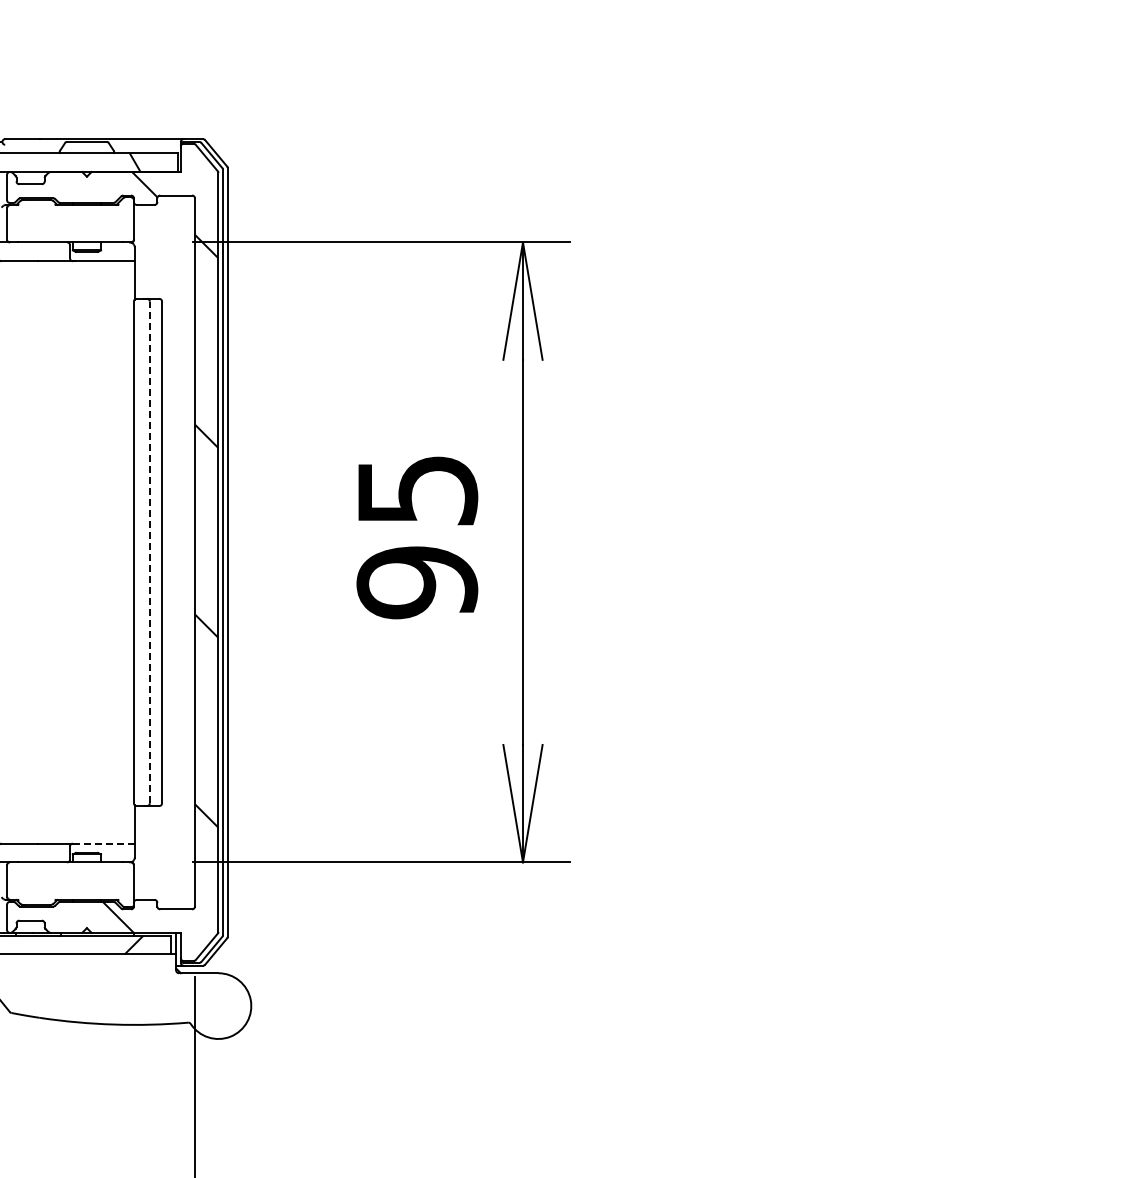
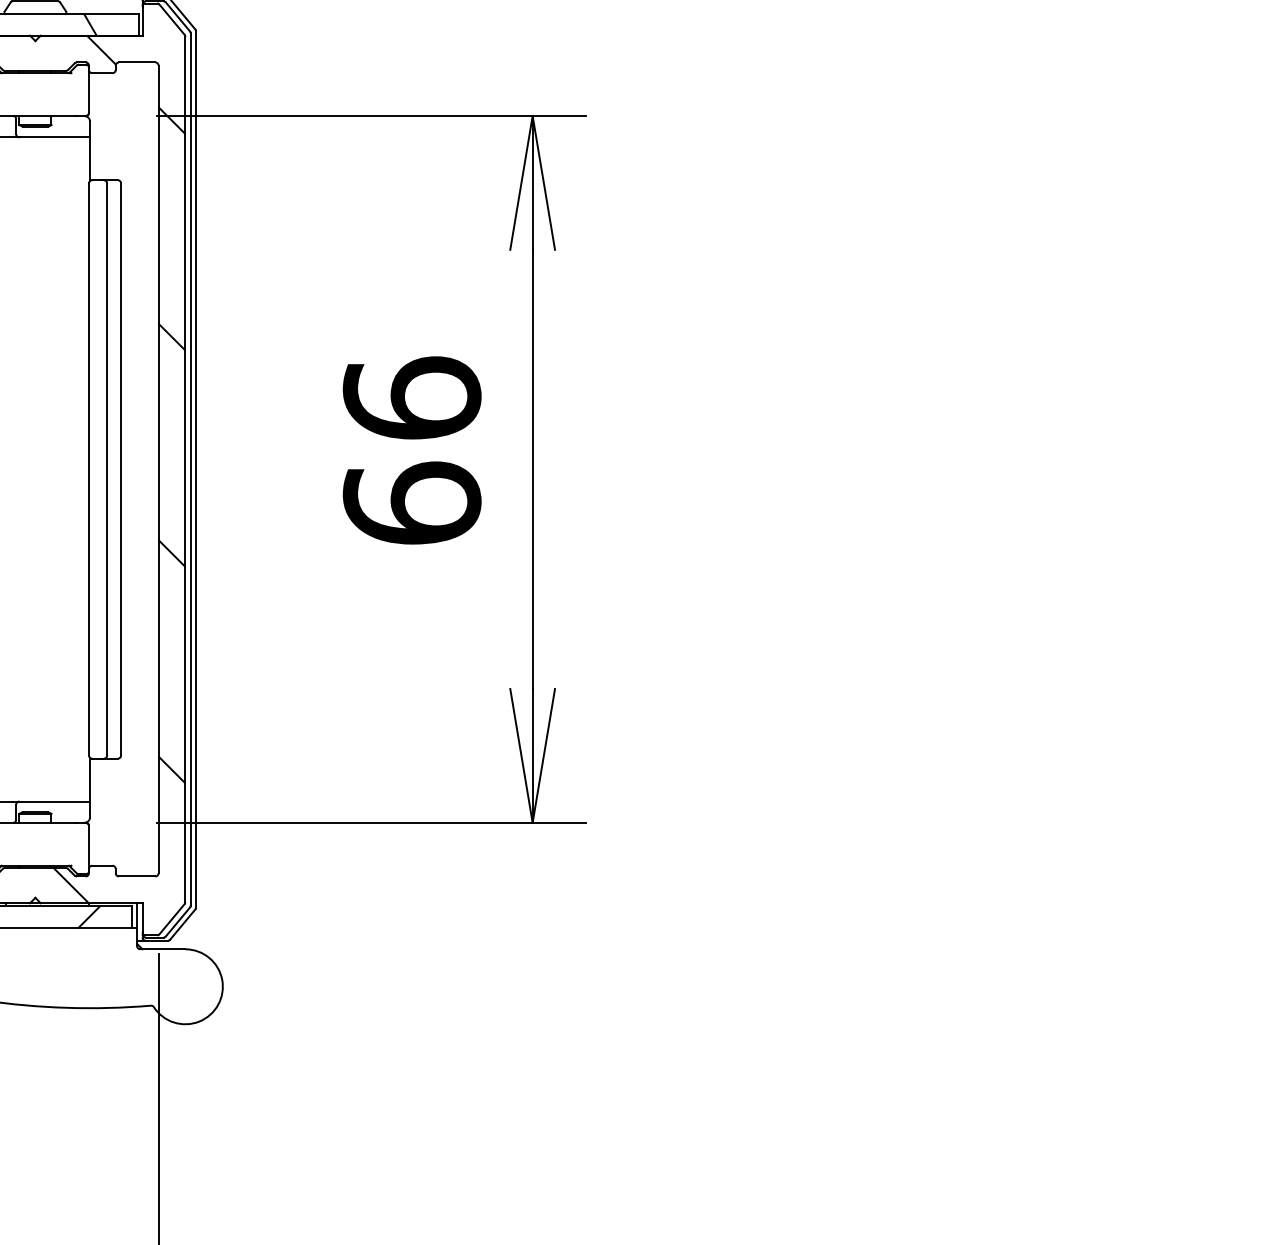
text: (417, 536) -> (412, 451), 95 -> 66
line: (149, 552) -> (106, 469), dashed -> solid
line: (104, 843) -> (55, 801), dashed -> solid

